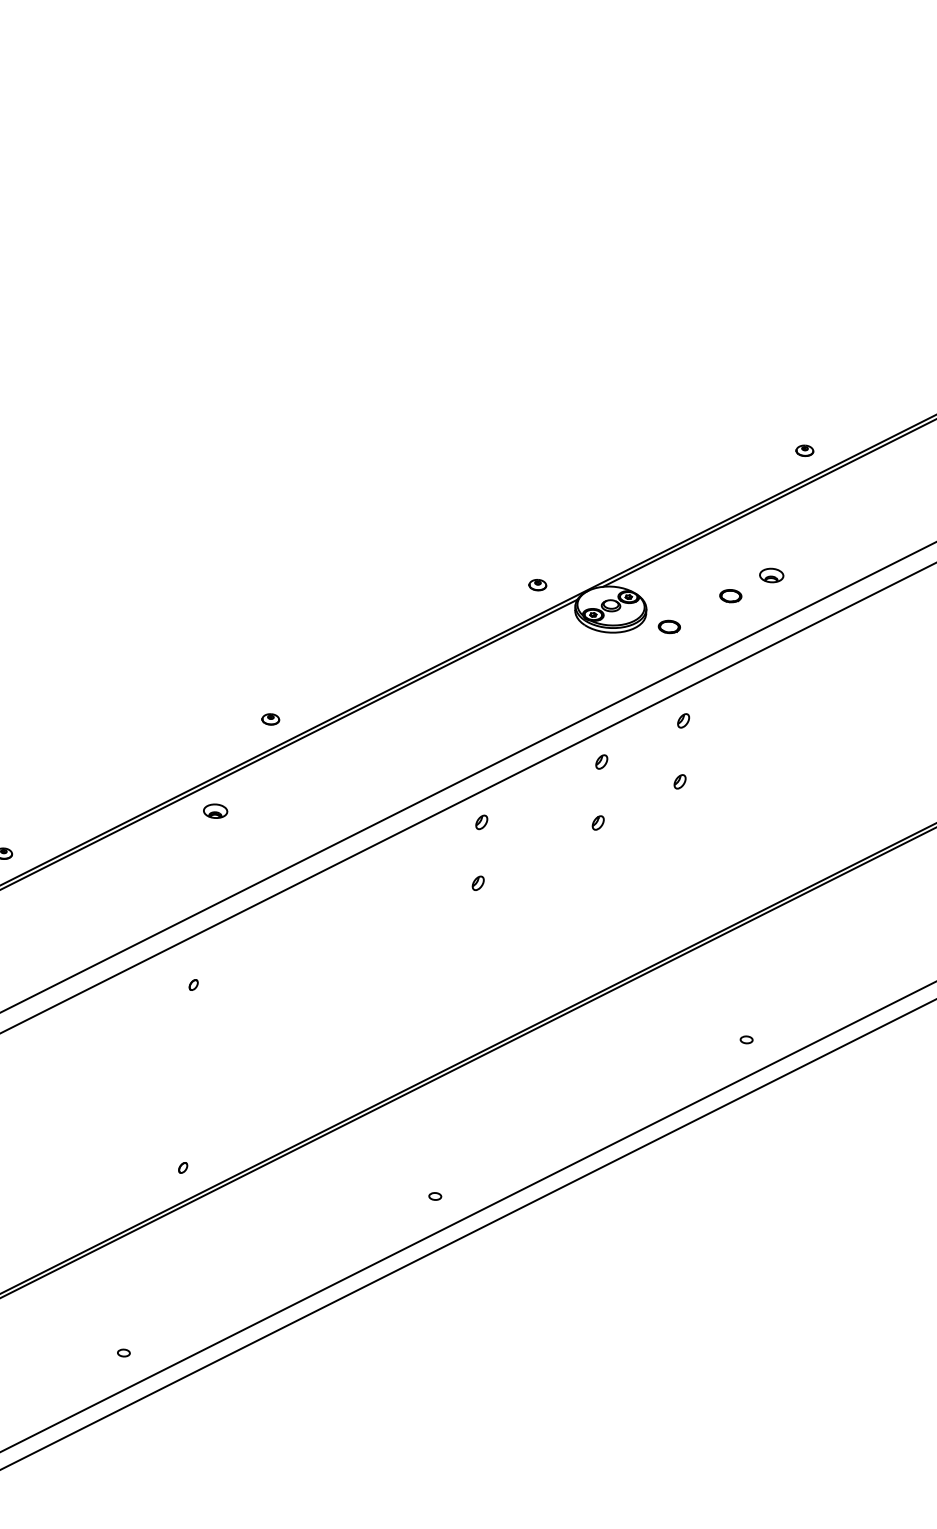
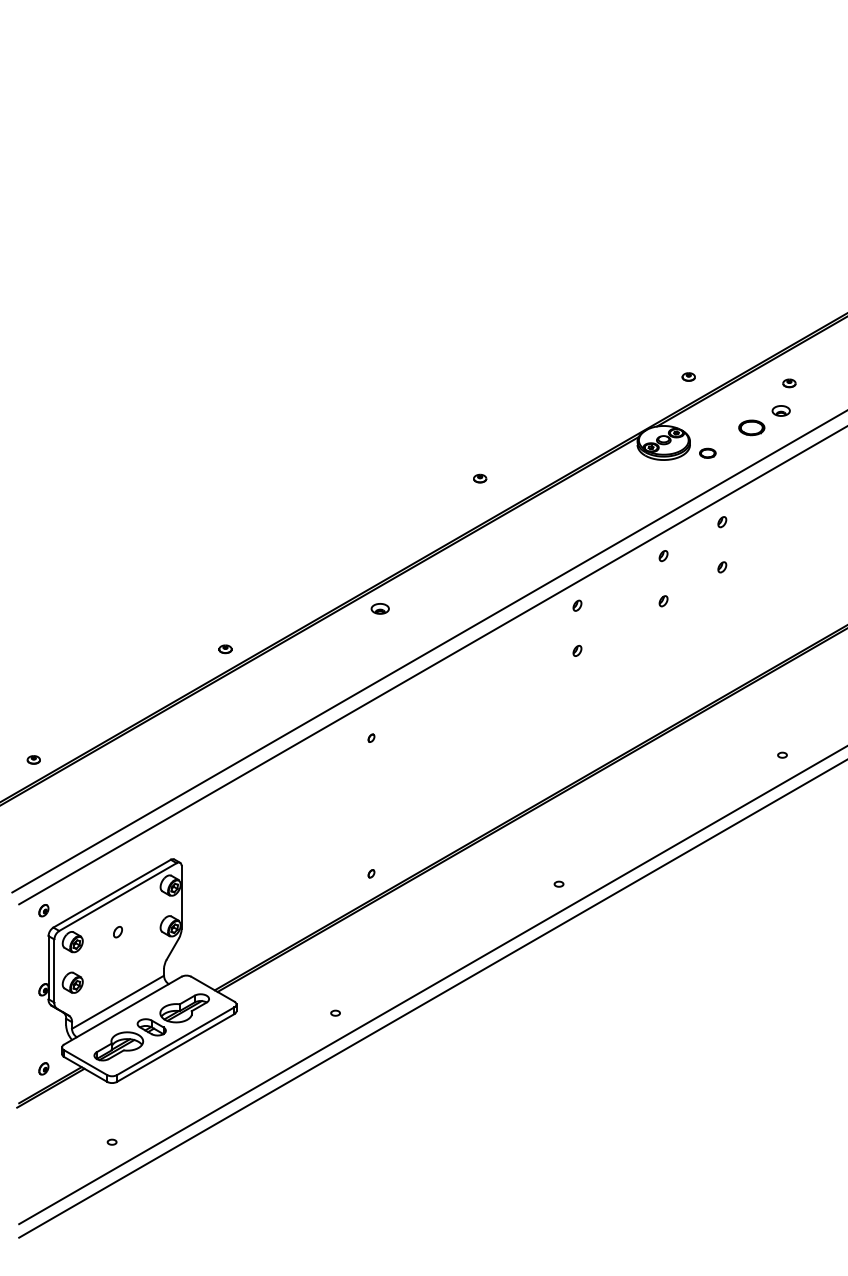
part: (804, 450) -> (789, 383), moved
part: (537, 584) -> (688, 376), moved
part: (730, 595) -> (751, 427), size x1.6
part: (271, 719) -> (480, 478), moved

